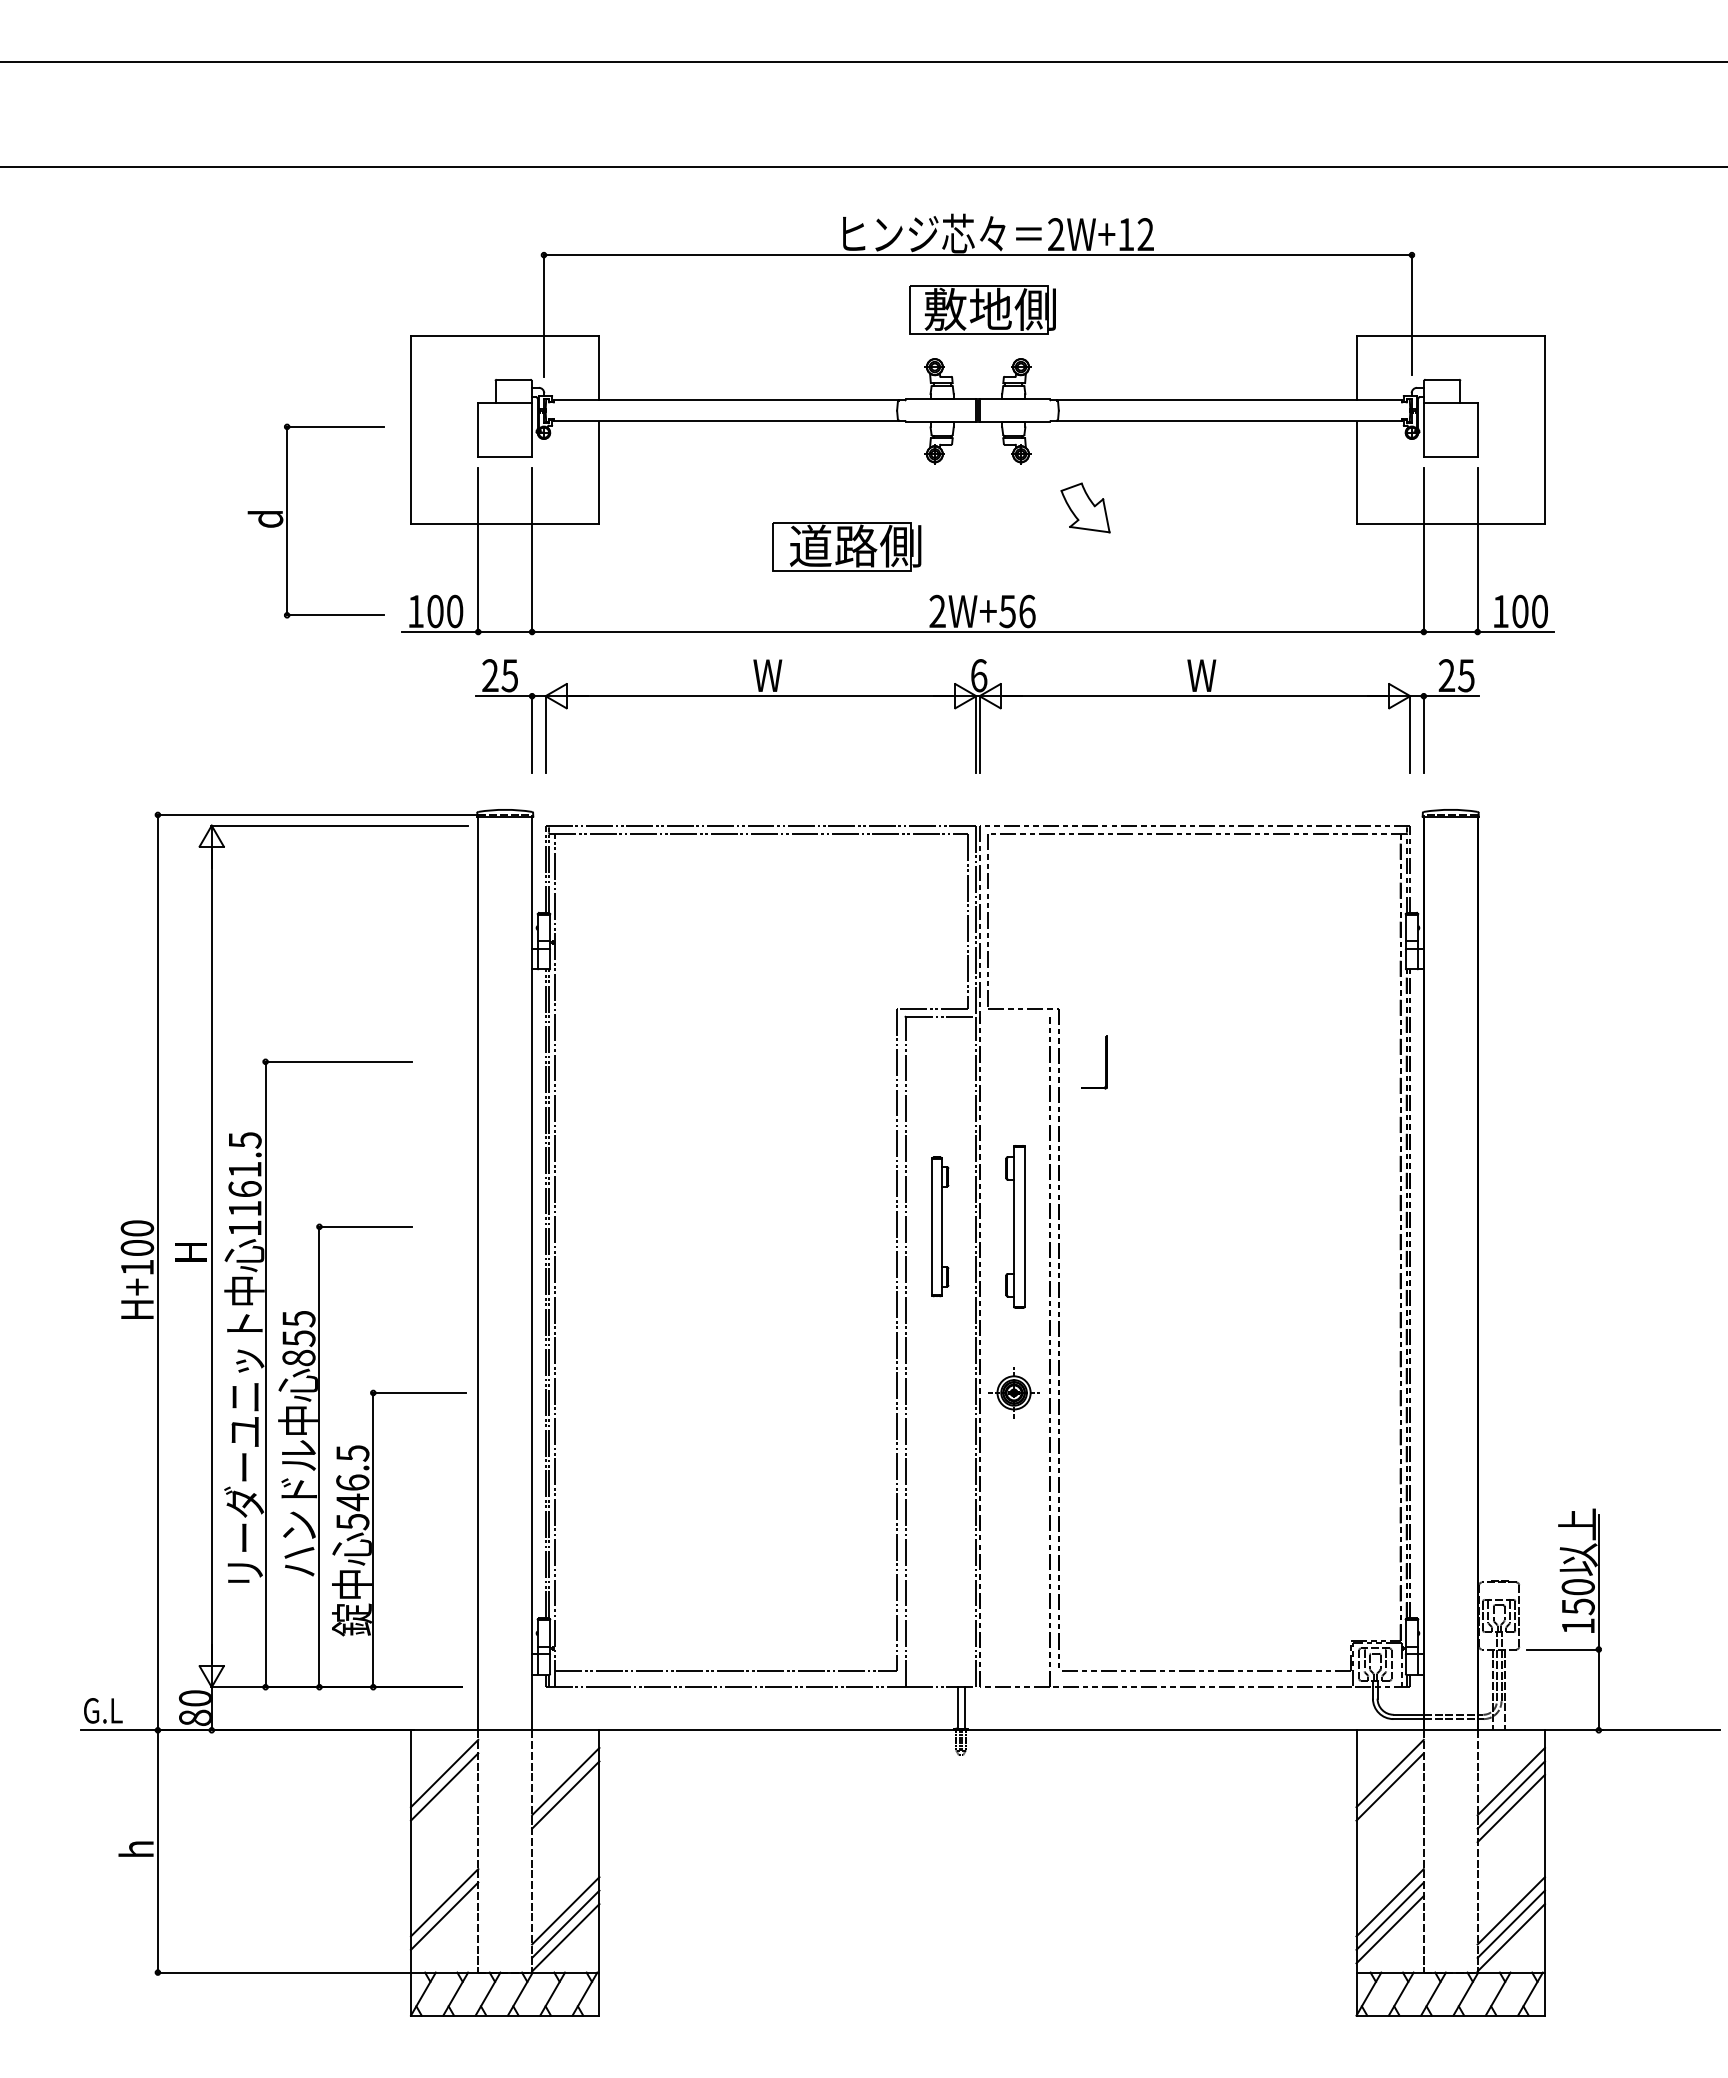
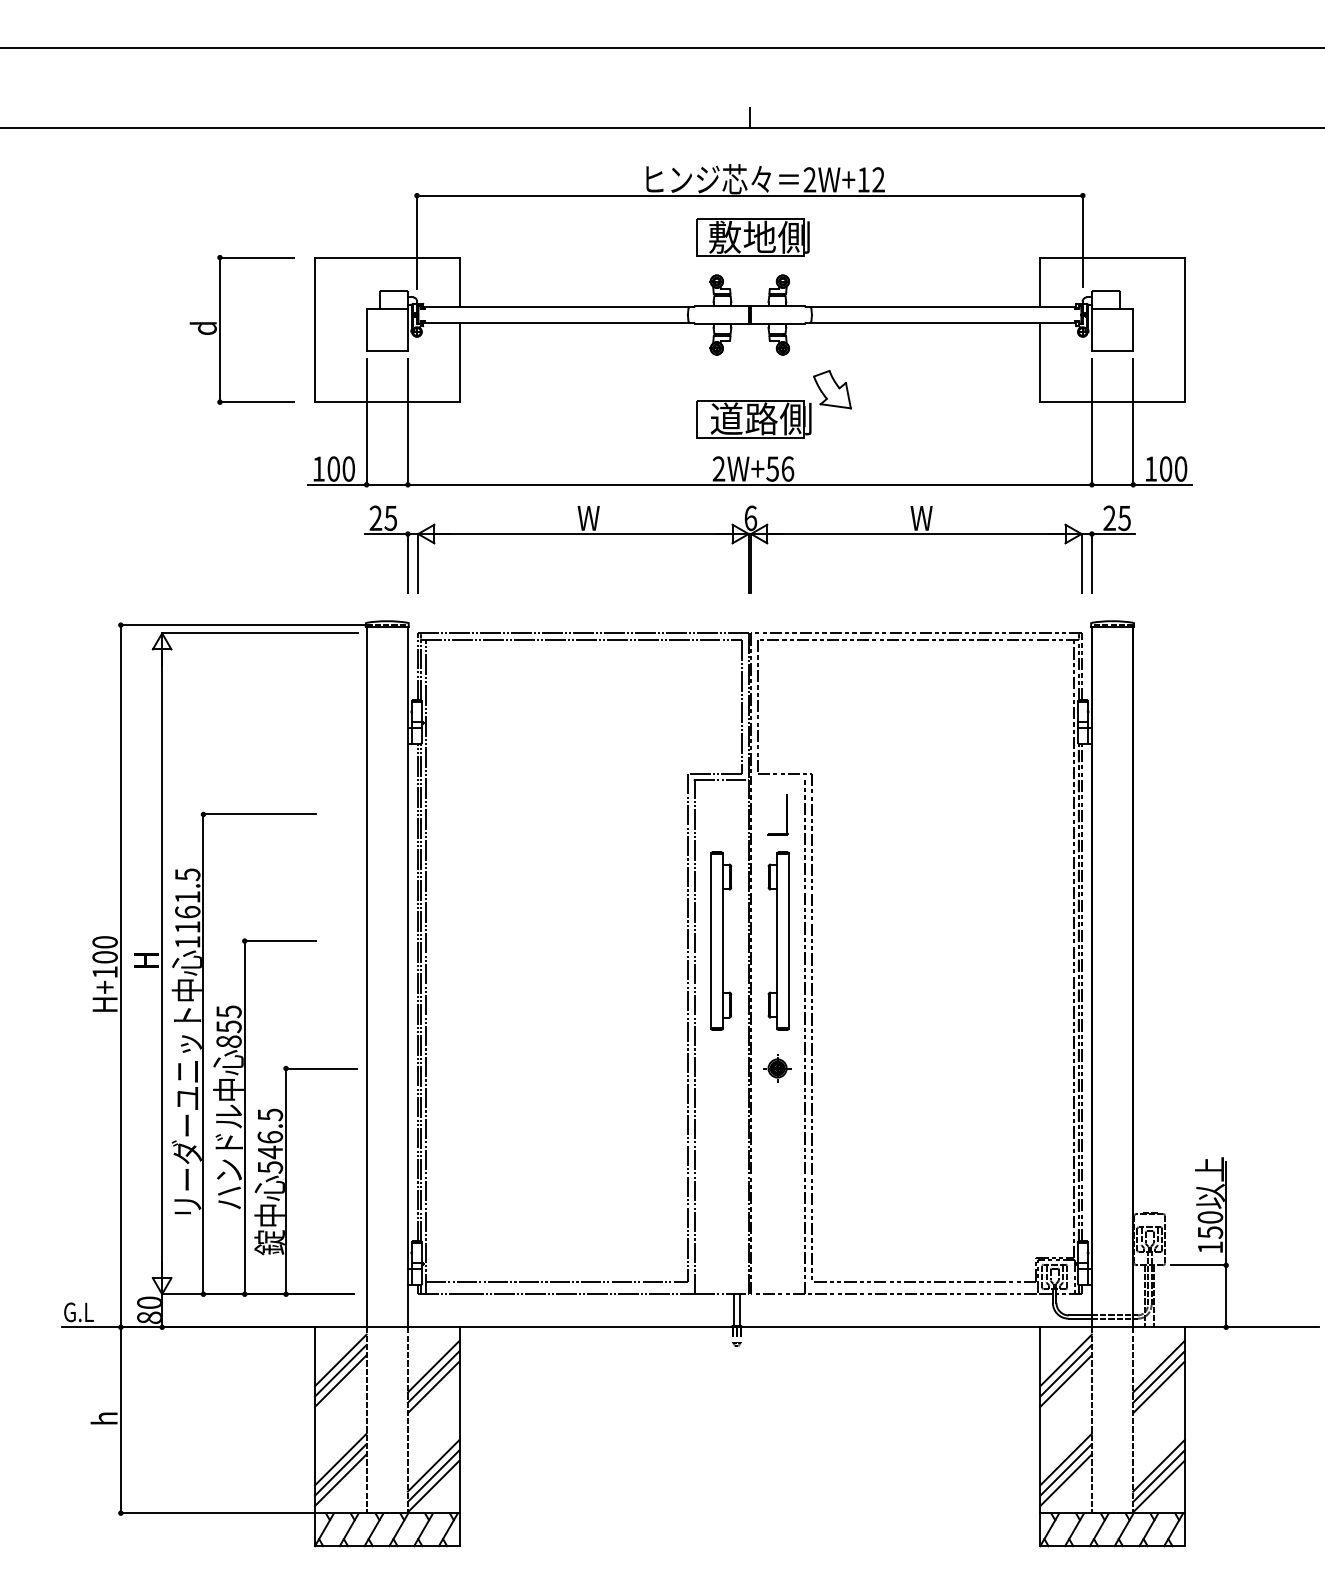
line: (977, 153) -> (749, 117), added
part: (287, 520) -> (220, 329), moved
part: (846, 546) -> (754, 419), moved
part: (1105, 1062) -> (786, 815), moved
part: (940, 1226) -> (721, 940), size x1.67
part: (1015, 1226) -> (778, 940), size x1.43
part: (1013, 1392) -> (777, 1068), size x0.71
line: (444, 1800) -> (340, 1381), added
line: (1389, 1800) -> (1065, 1381), added
line: (565, 1808) -> (433, 1387), added
line: (444, 1929) -> (340, 1480), added

